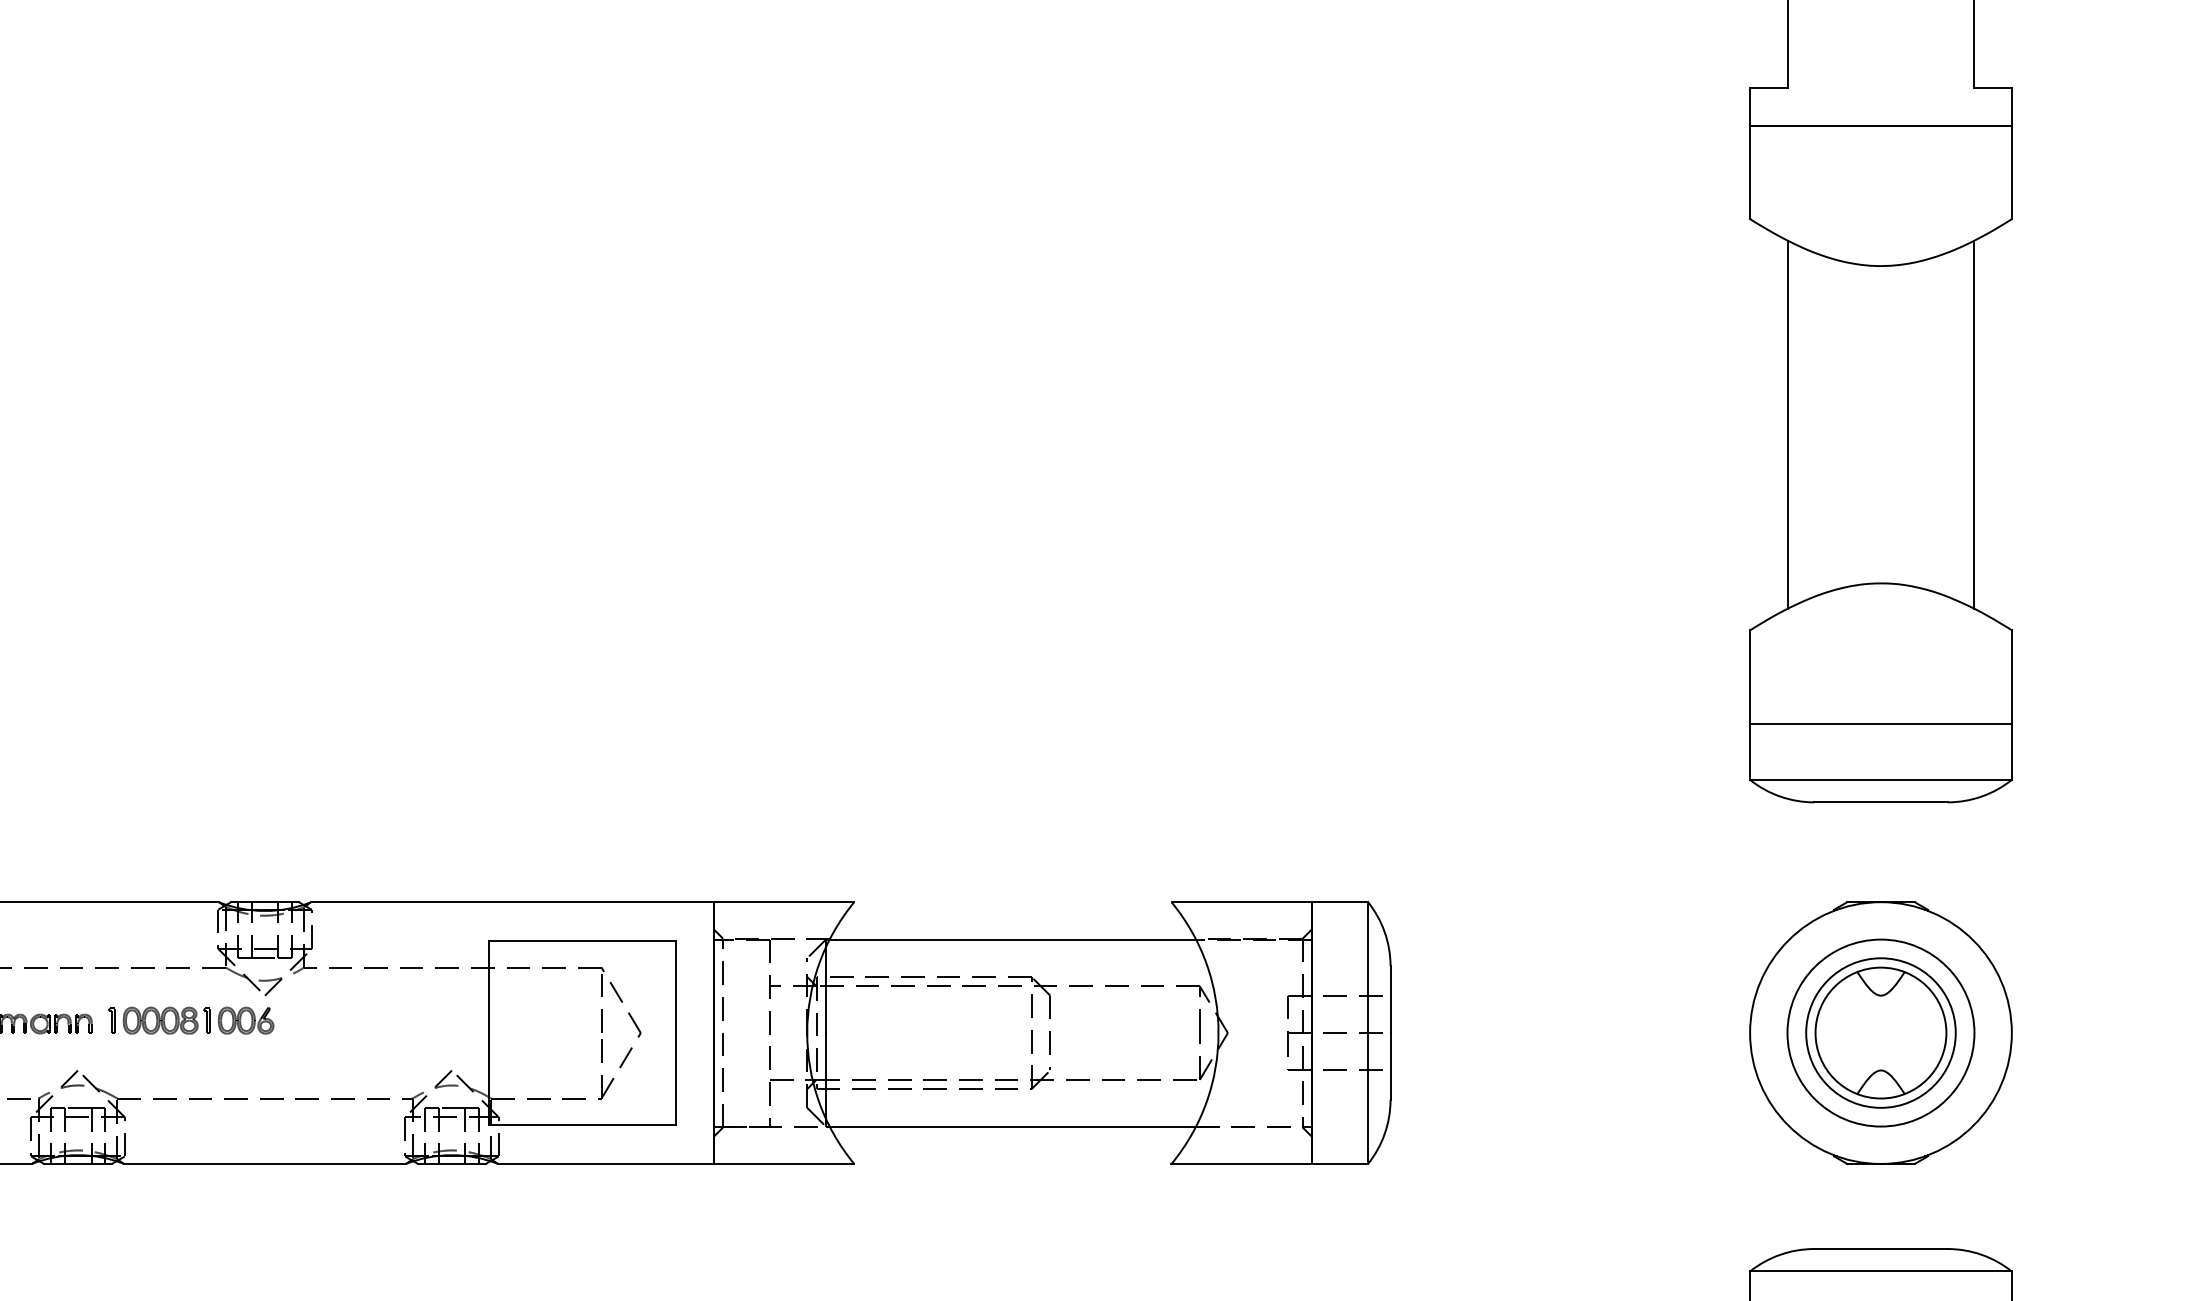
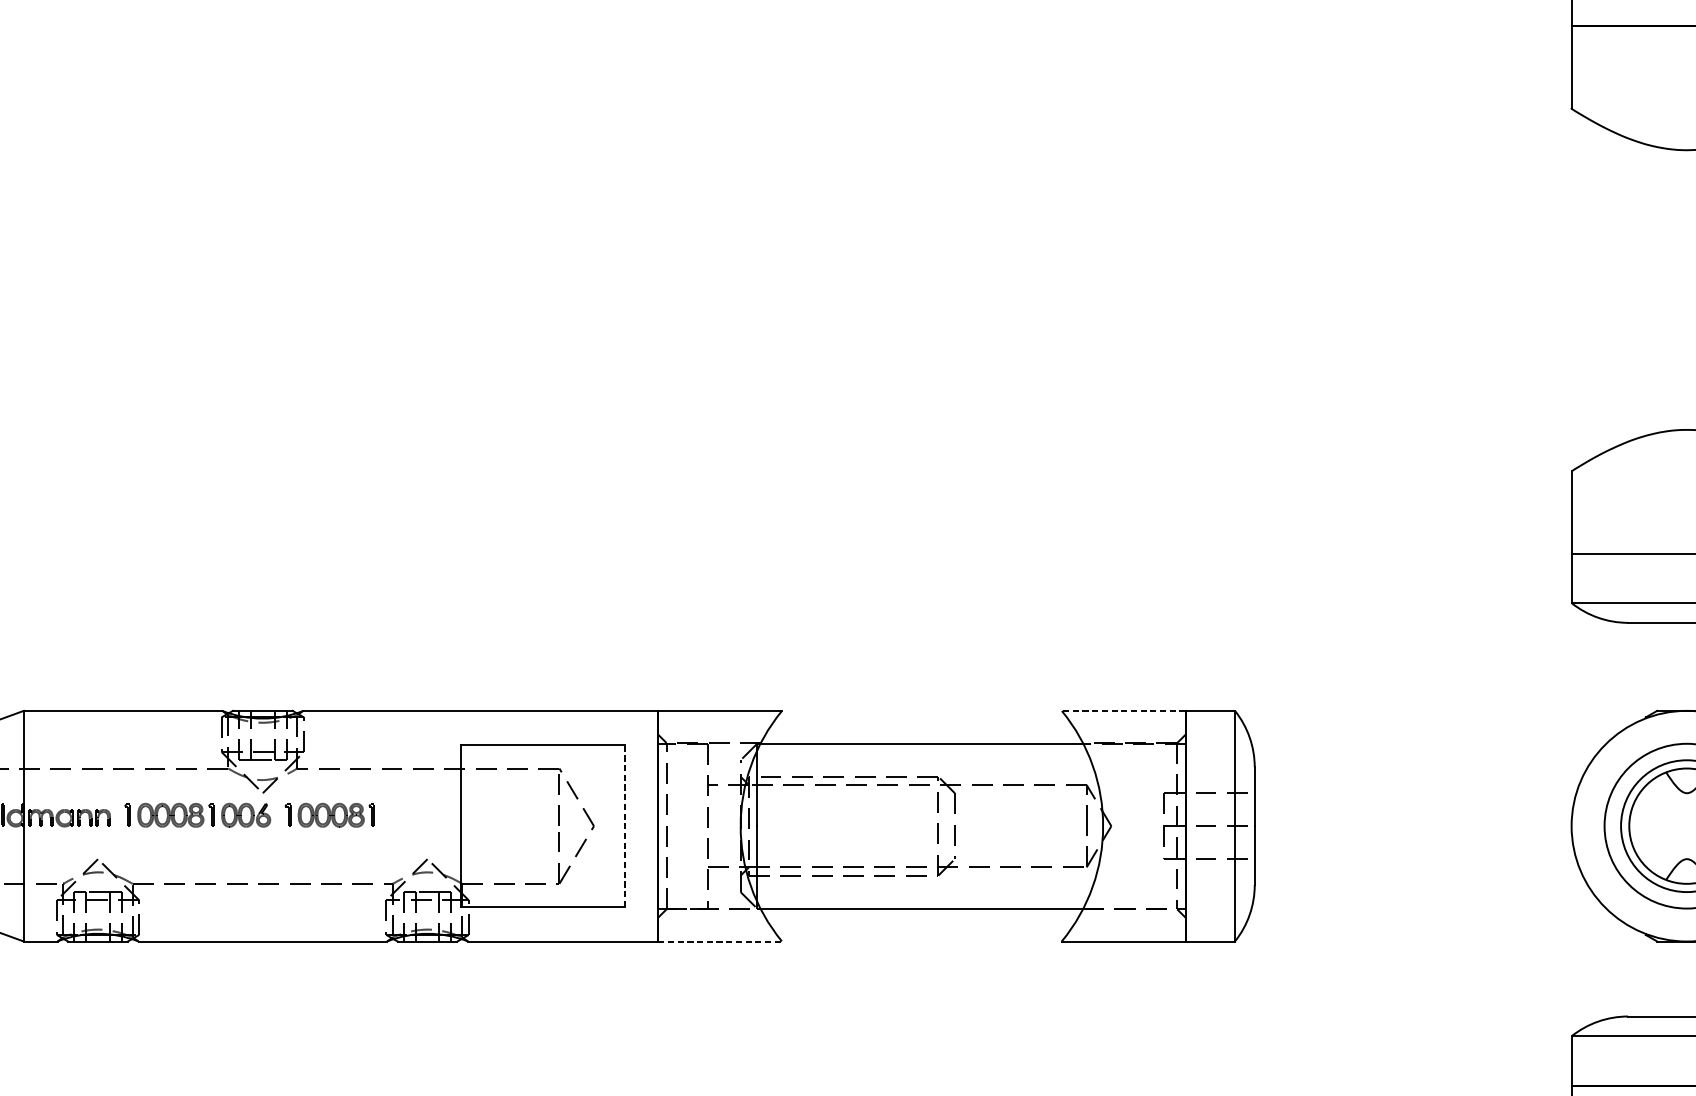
line: (1787, 424) -> (1604, 289), removed
line: (1241, 902) -> (1123, 711), solid -> dashed
part: (341, 1020) -> (330, 815), added
line: (676, 1033) -> (625, 826), solid -> dashed
line: (784, 1163) -> (720, 941), solid -> dashed

